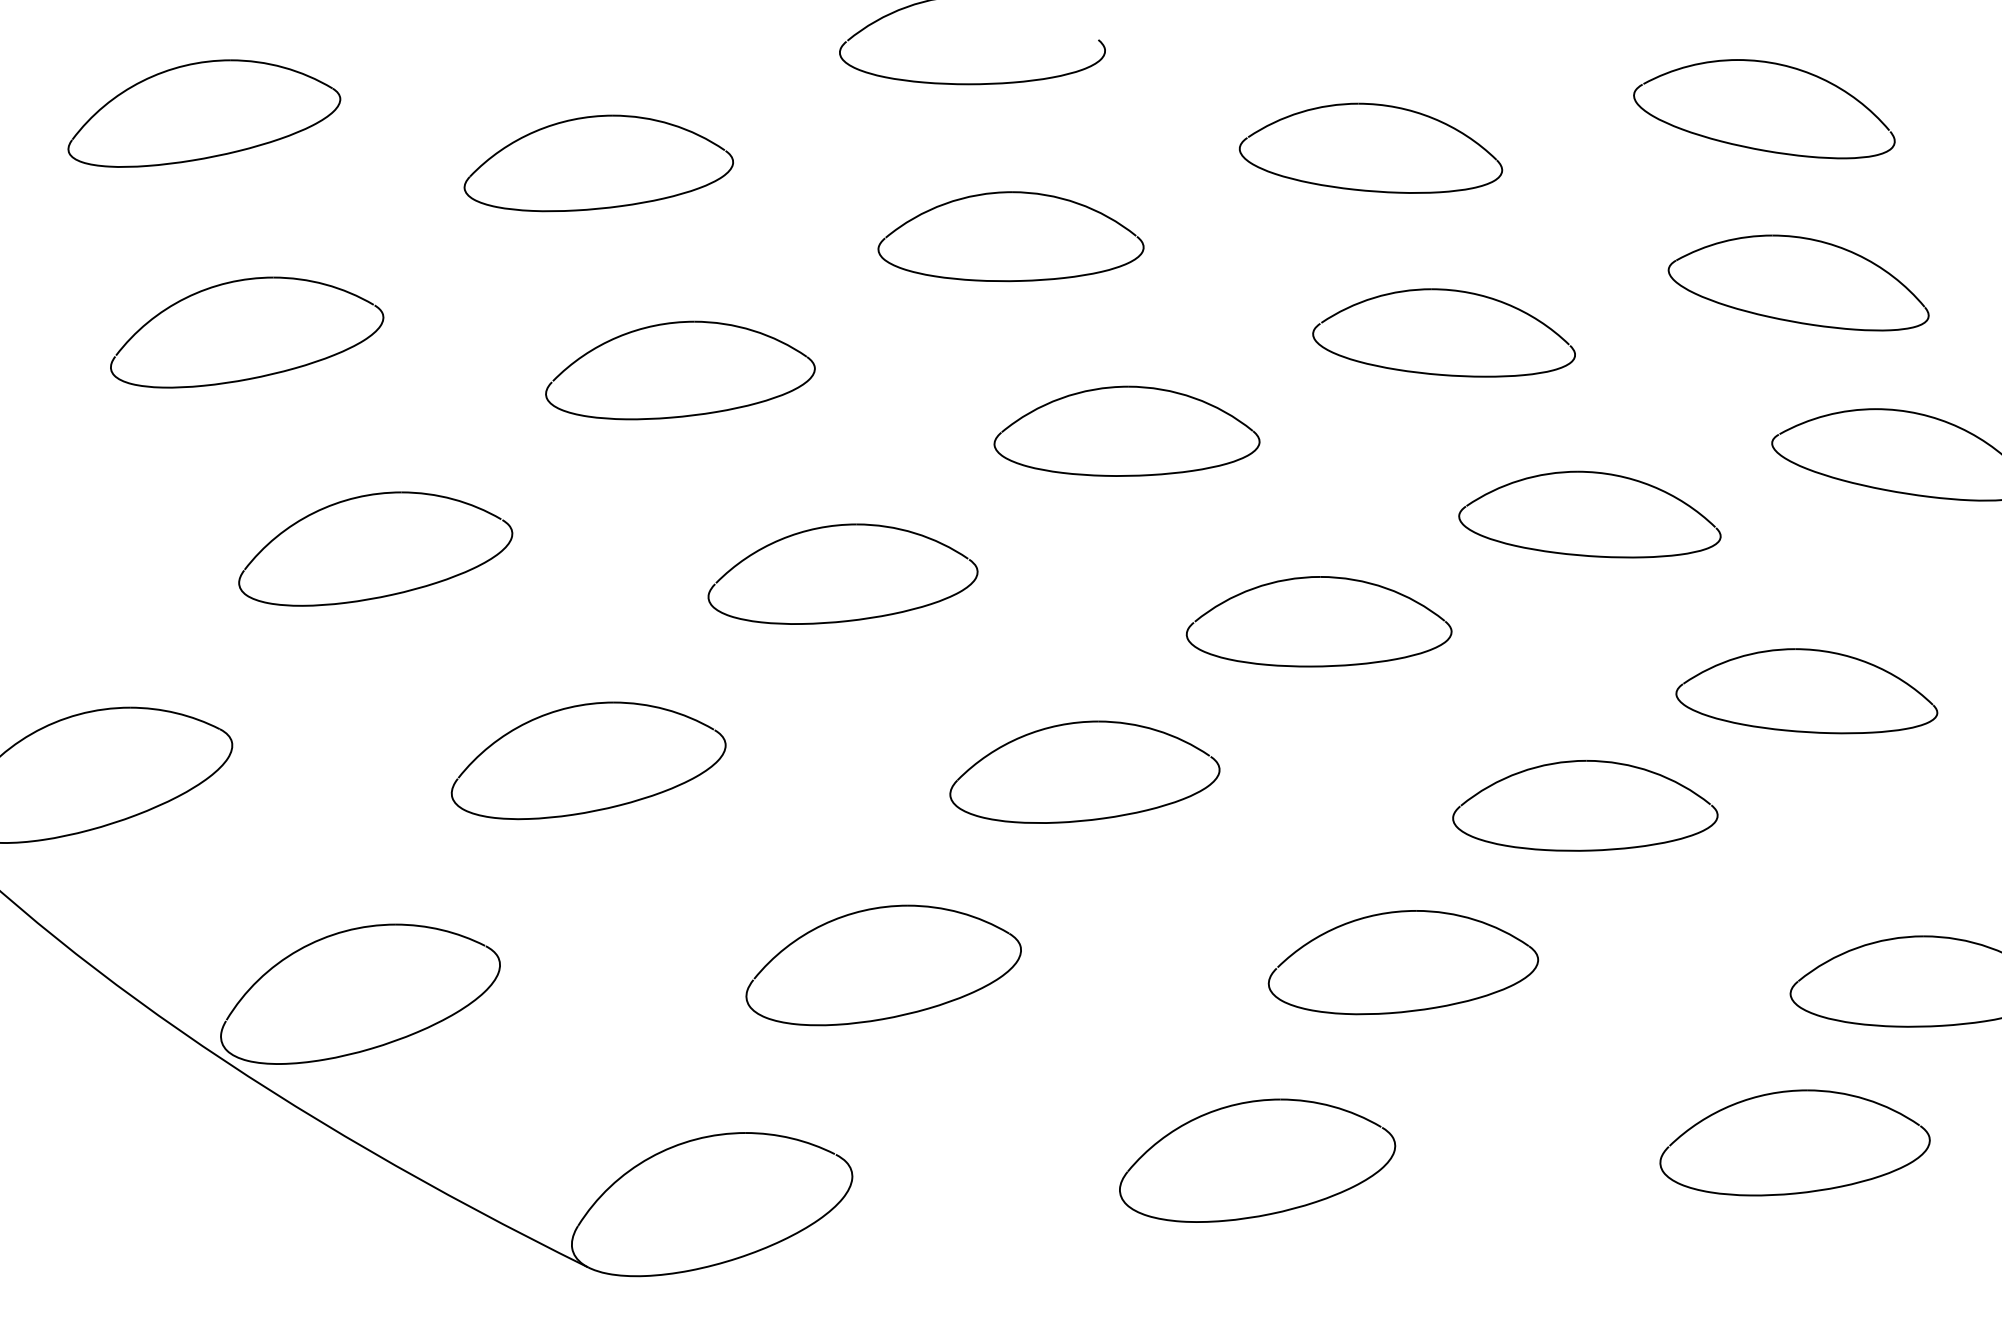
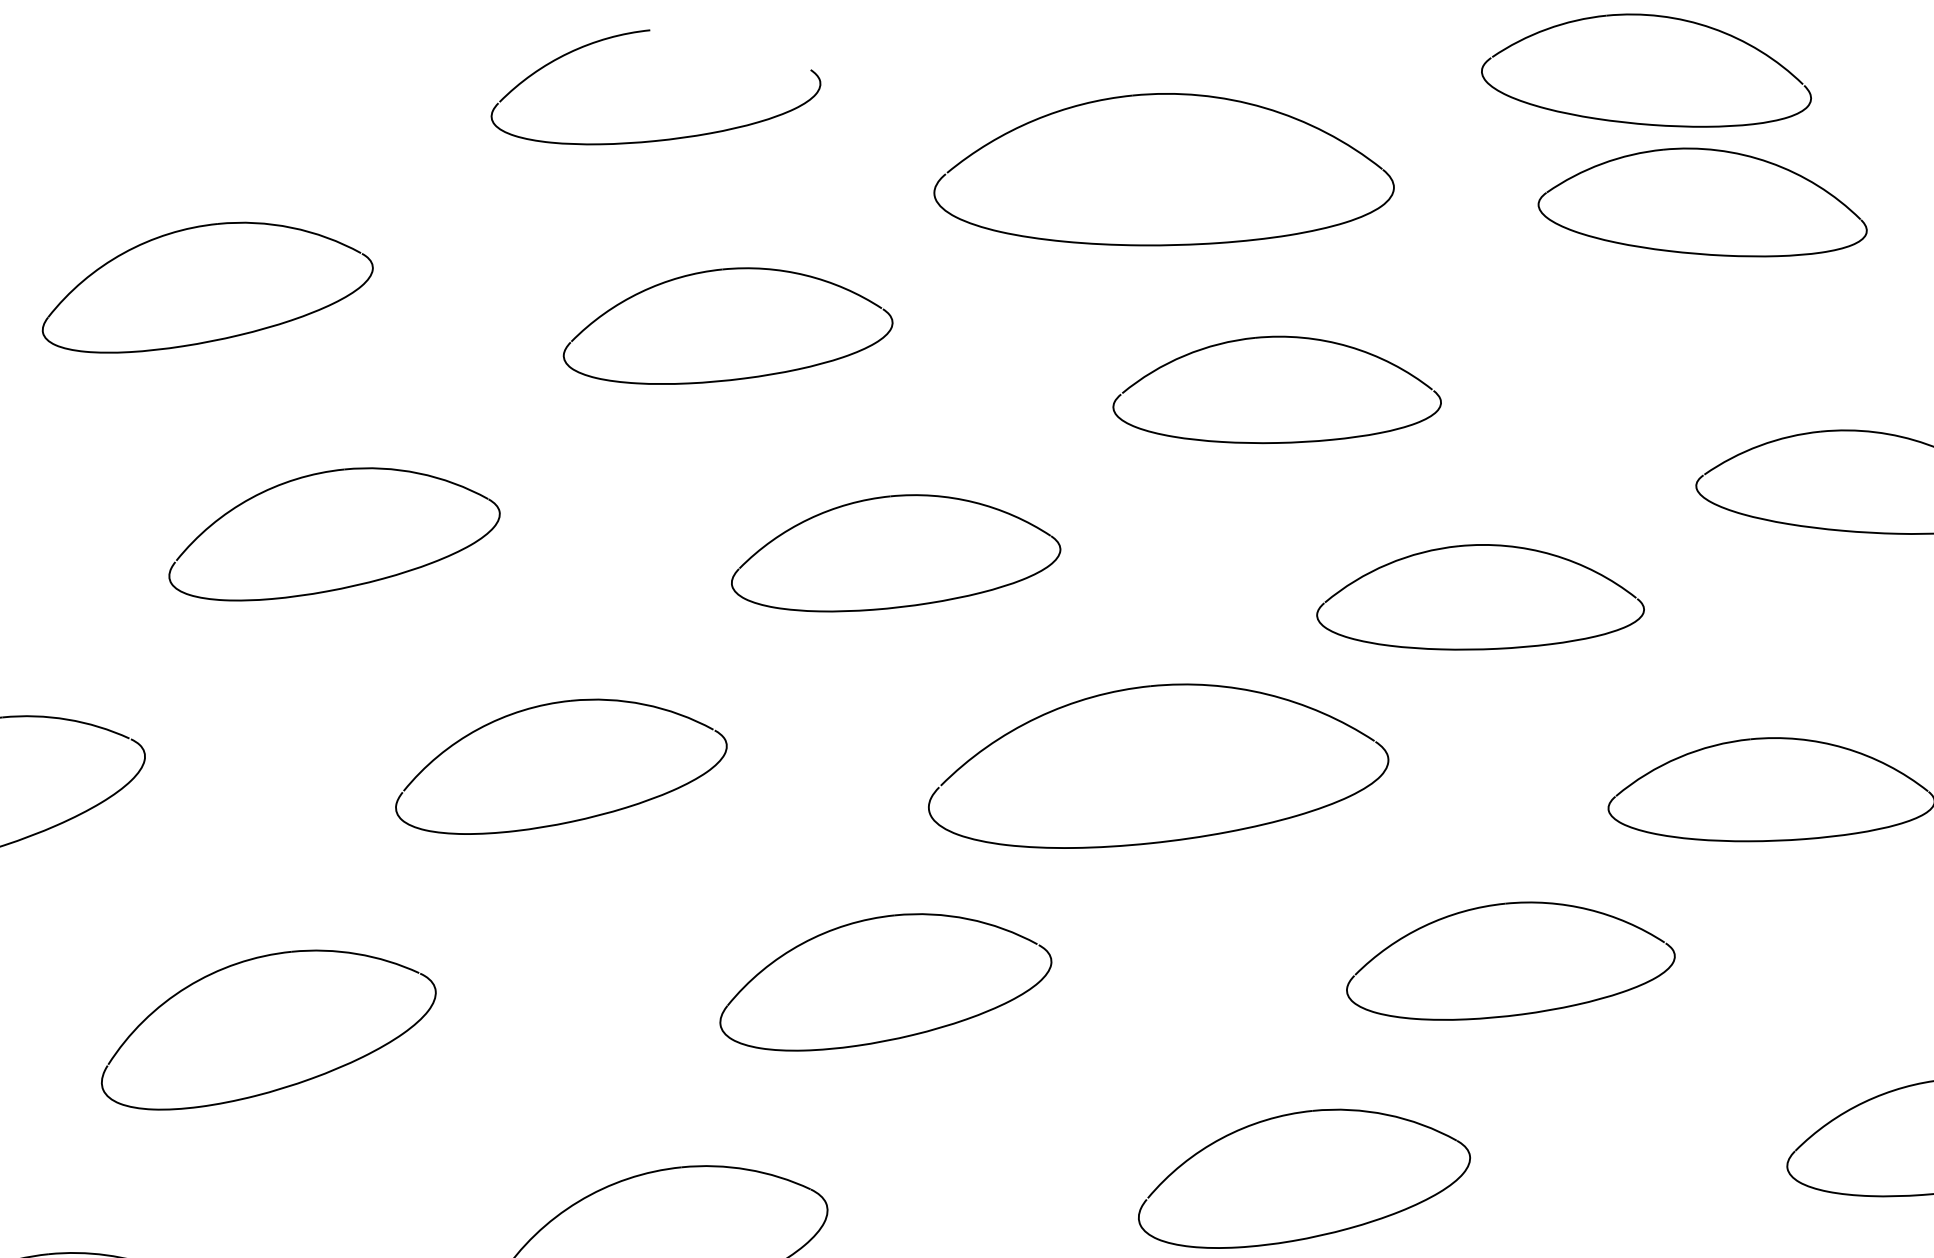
part: (1370, 147) -> (1161, 169), size x1.4
part: (1798, 282) -> (1701, 204), moved
part: (1318, 621) -> (1155, 764), size x1.4

